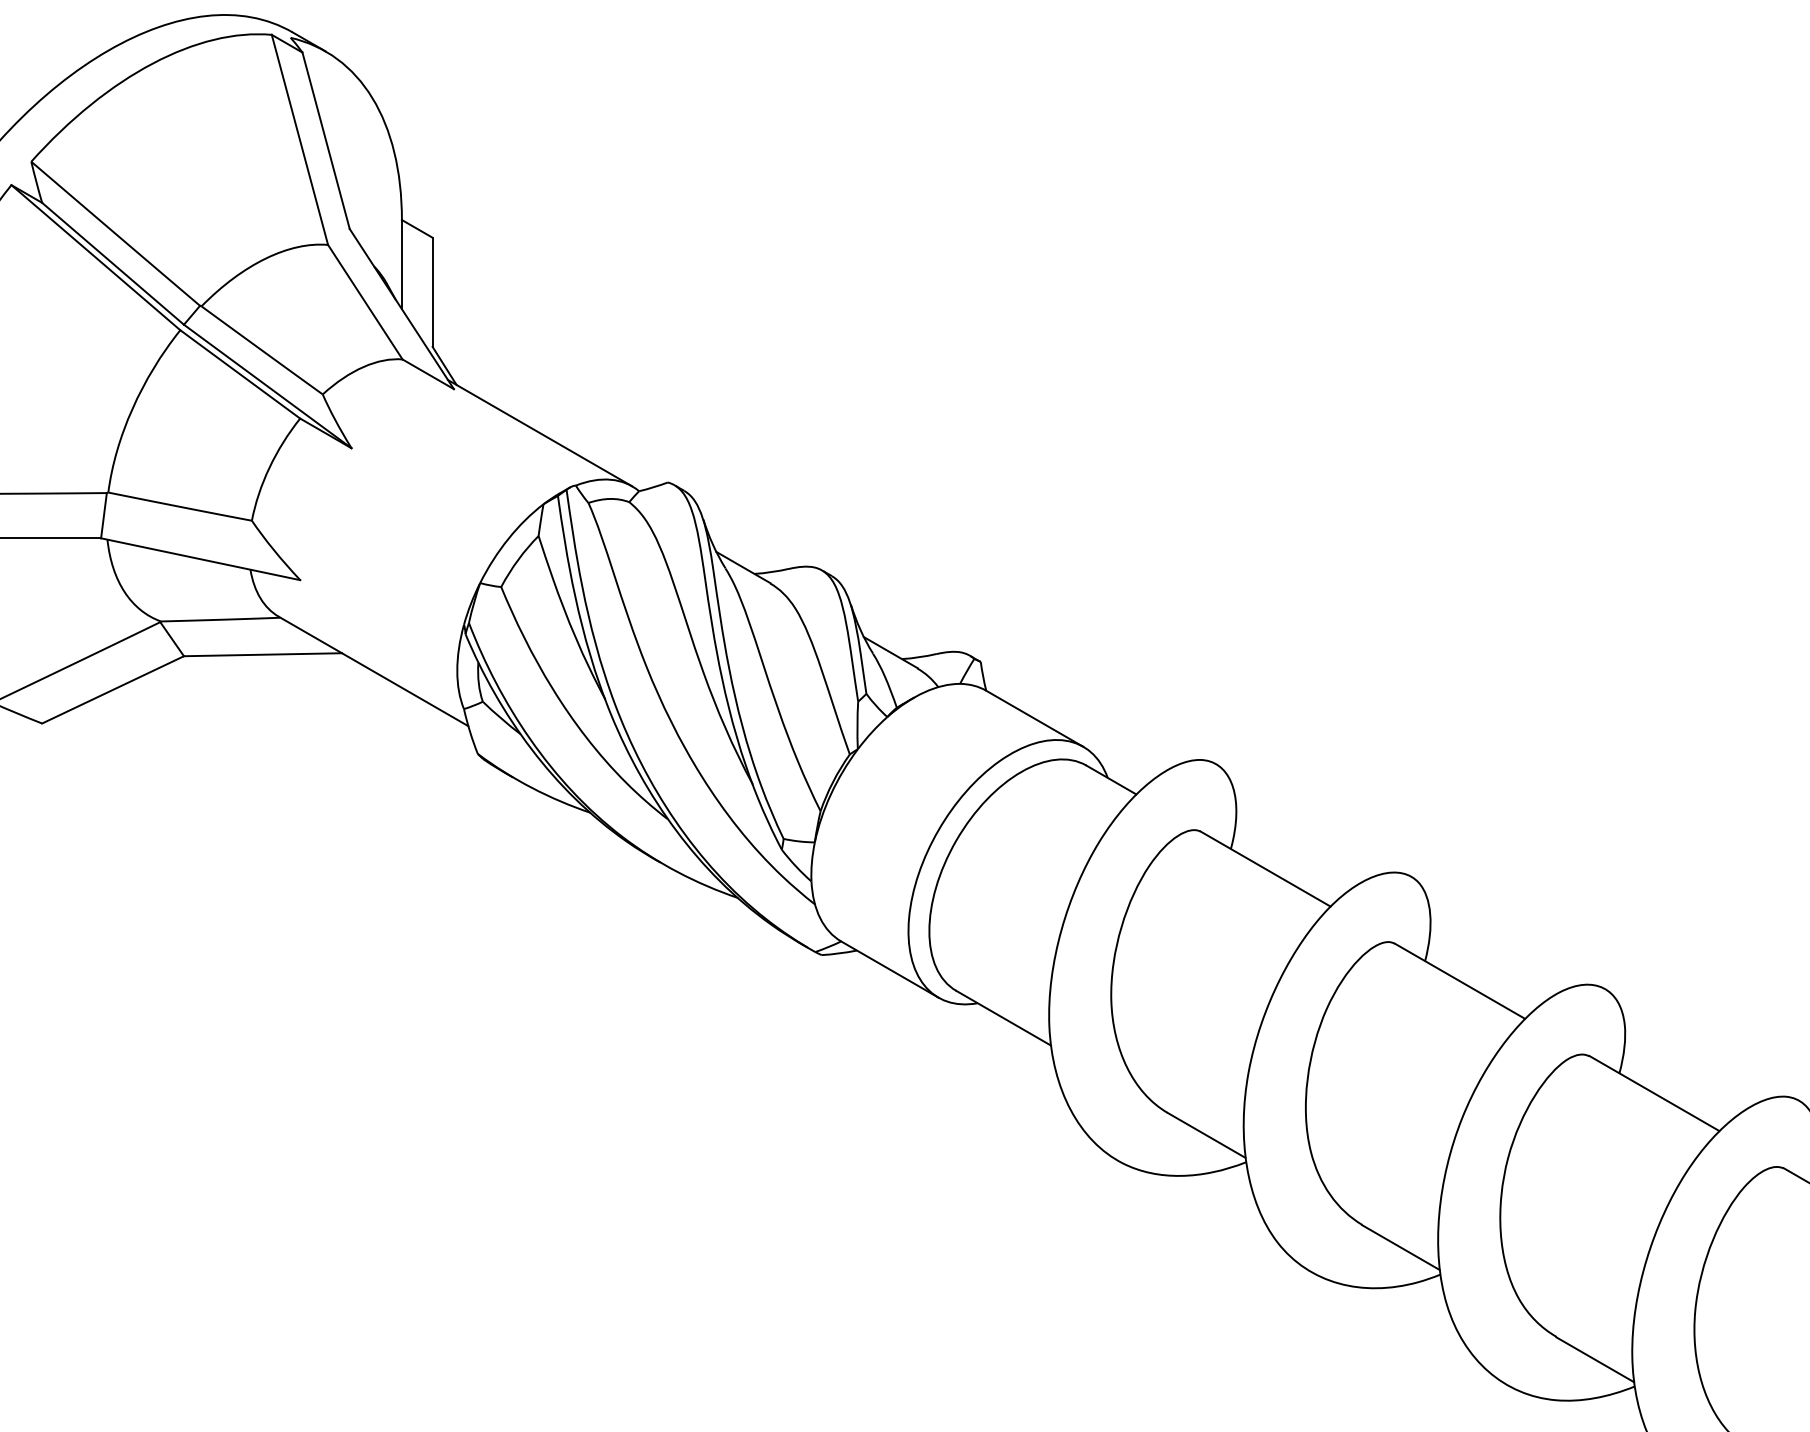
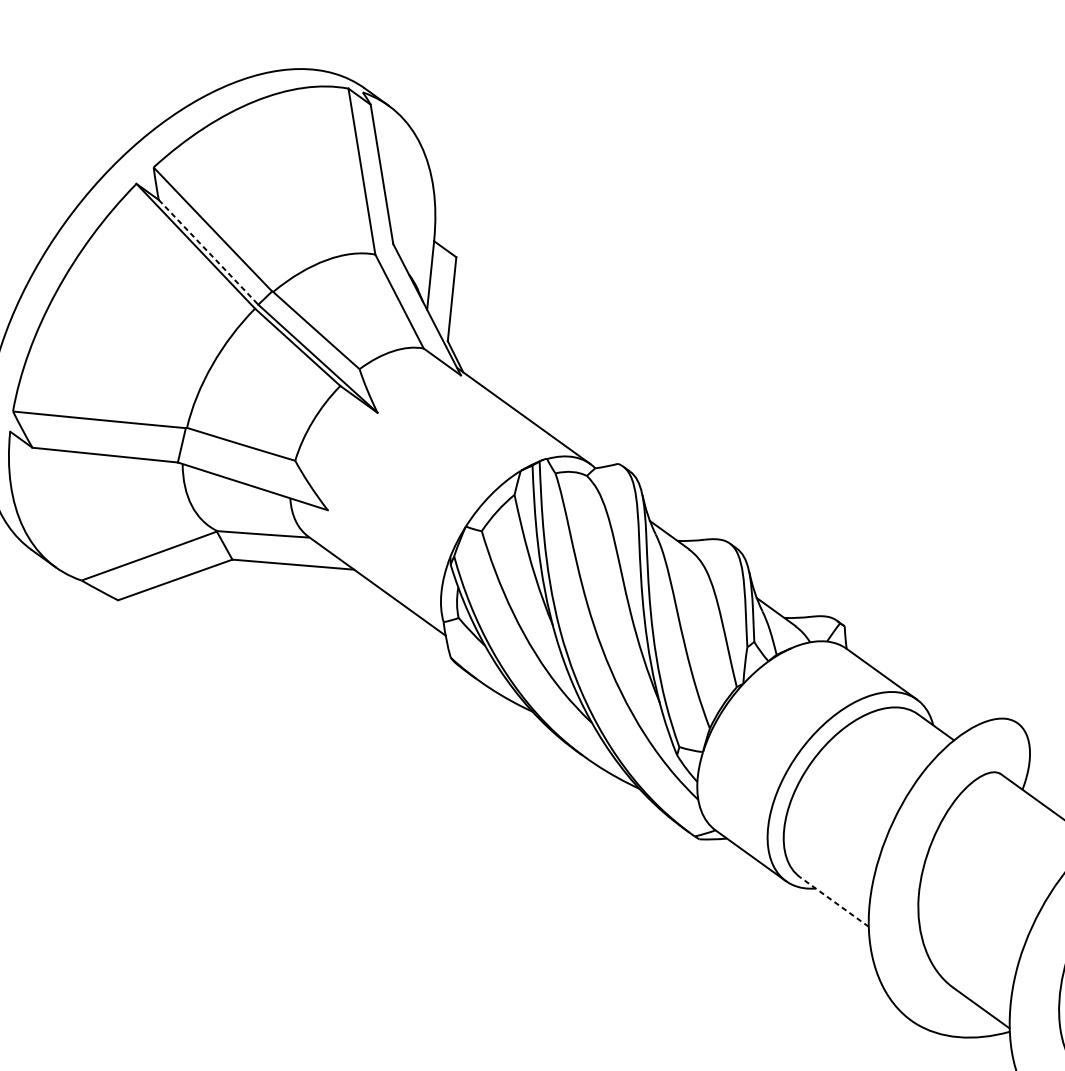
line: (113, 264) -> (208, 252), solid -> dashed
line: (1003, 1018) -> (834, 902), solid -> dashed

